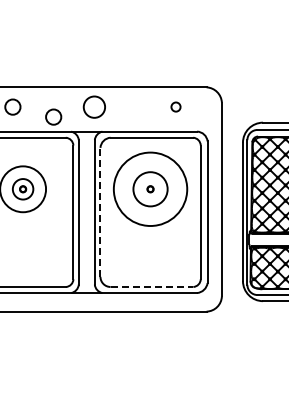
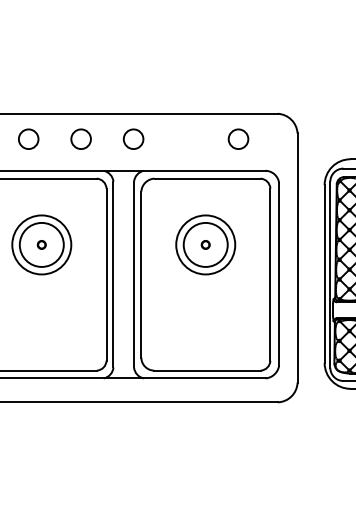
circle: (94, 106) -> (133, 138), size x0.71
circle: (175, 106) -> (237, 138), size x1.67
circle: (53, 116) -> (80, 138), moved
circle: (23, 189) -> (42, 245), size x1.67
circle: (150, 189) -> (205, 245), size x0.62
line: (100, 211) -> (141, 273), dashed -> solid
line: (152, 287) -> (208, 371), dashed -> solid

